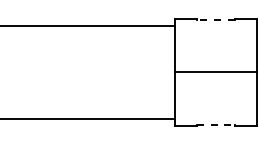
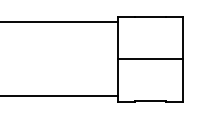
line: (215, 19) -> (150, 16), dashed -> solid
line: (216, 125) -> (150, 101), dashed -> solid

